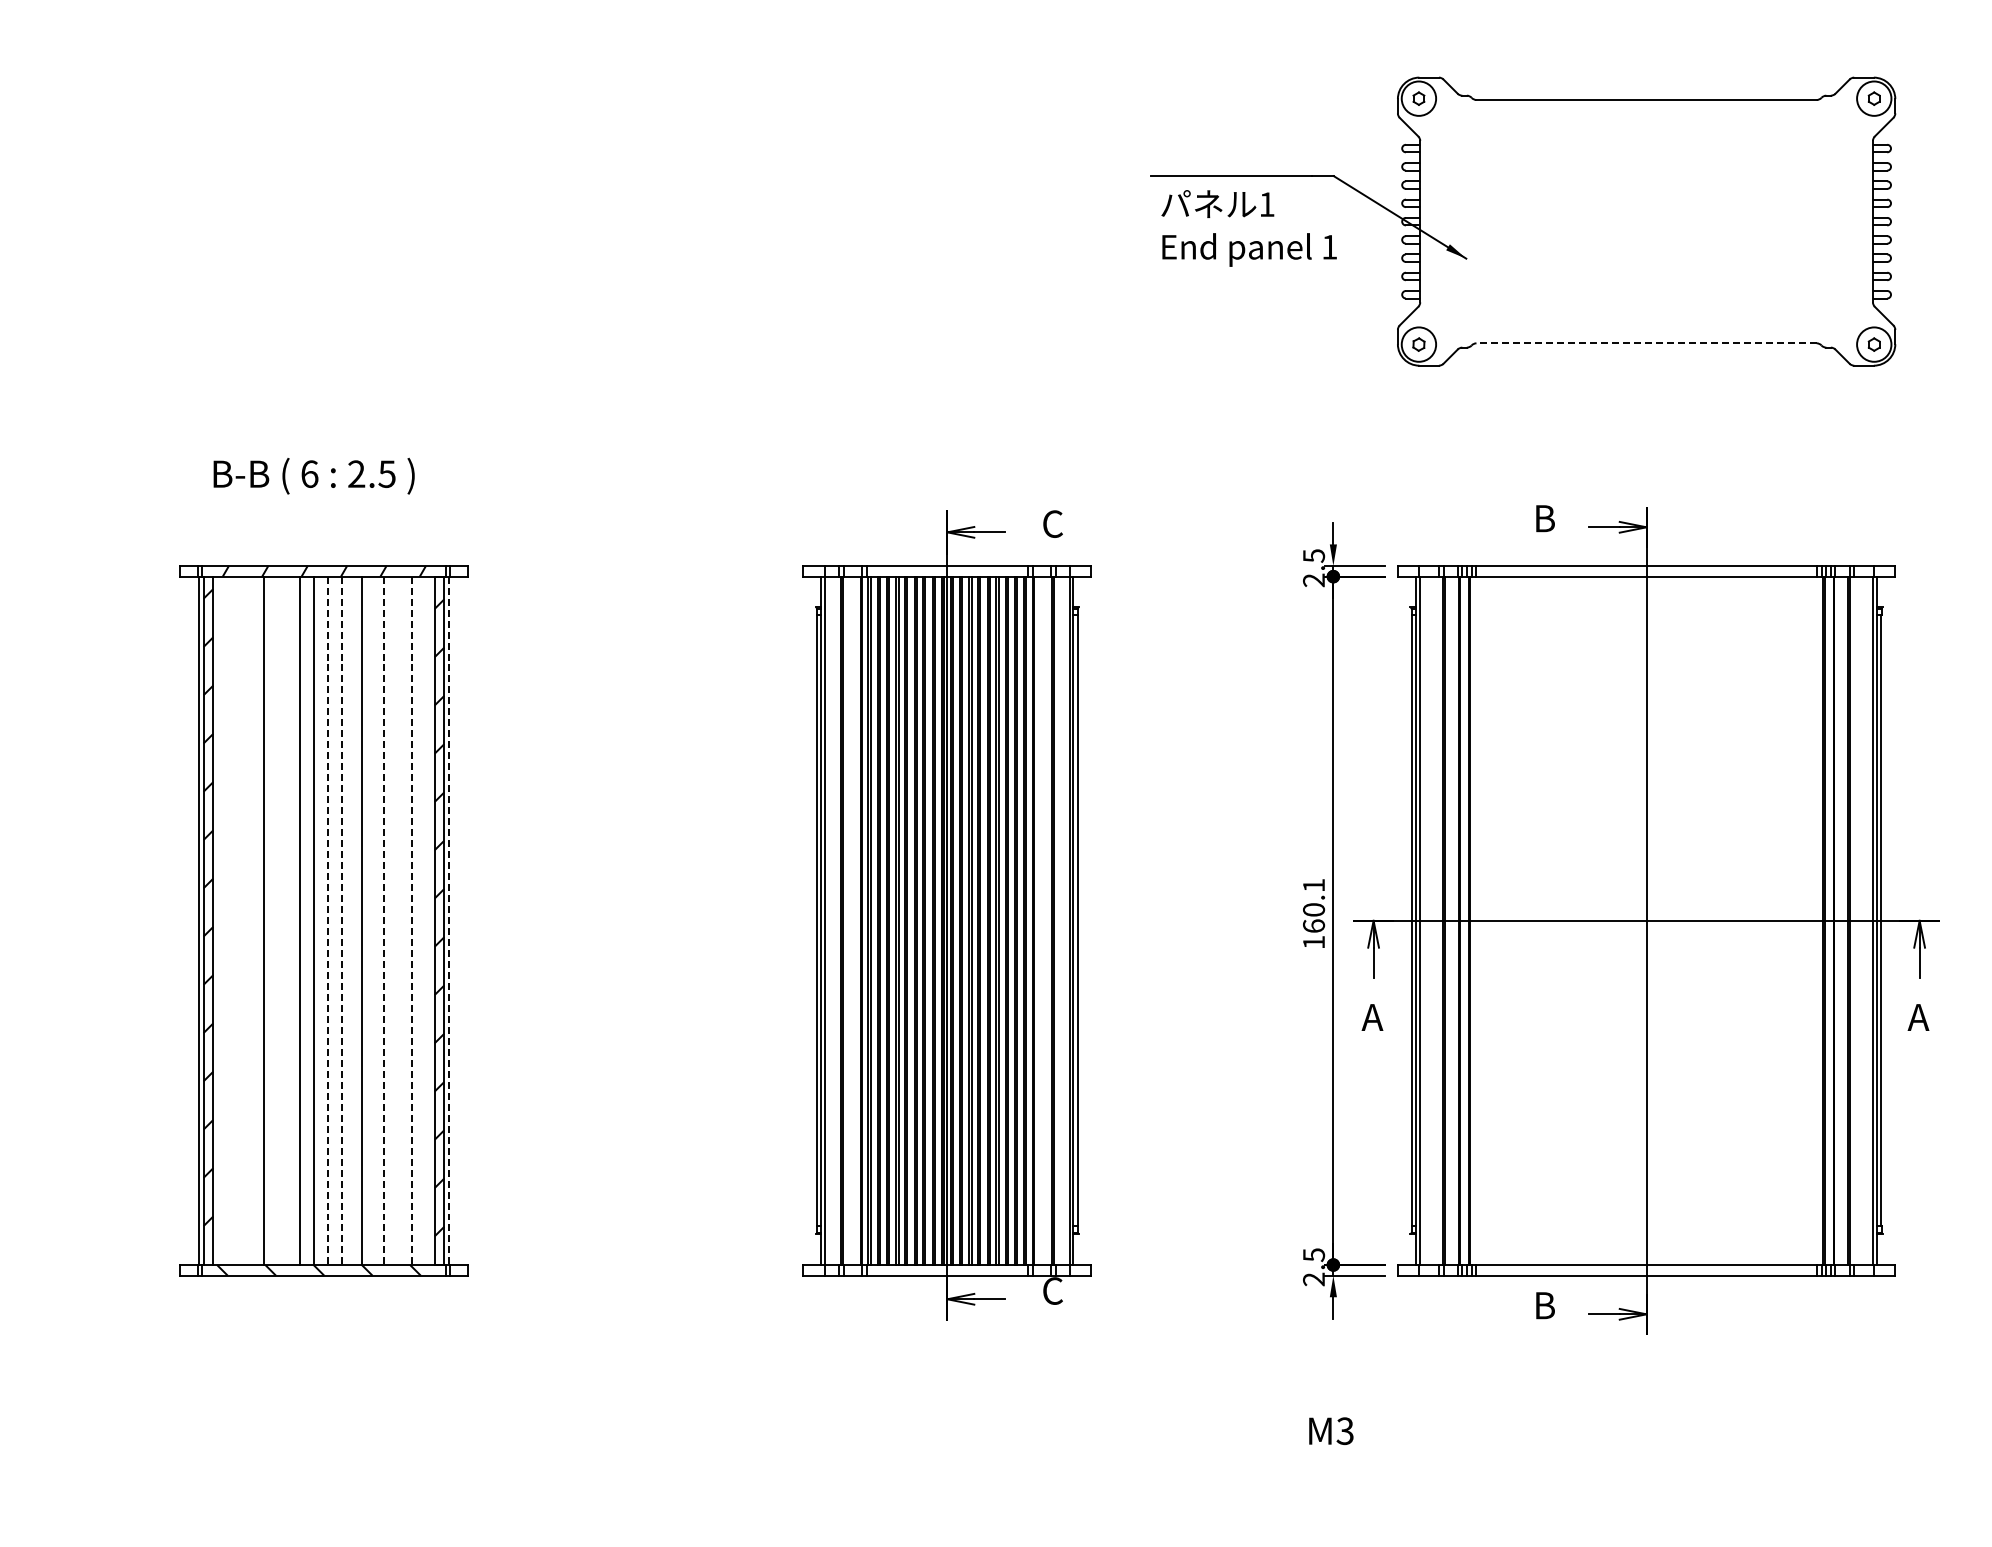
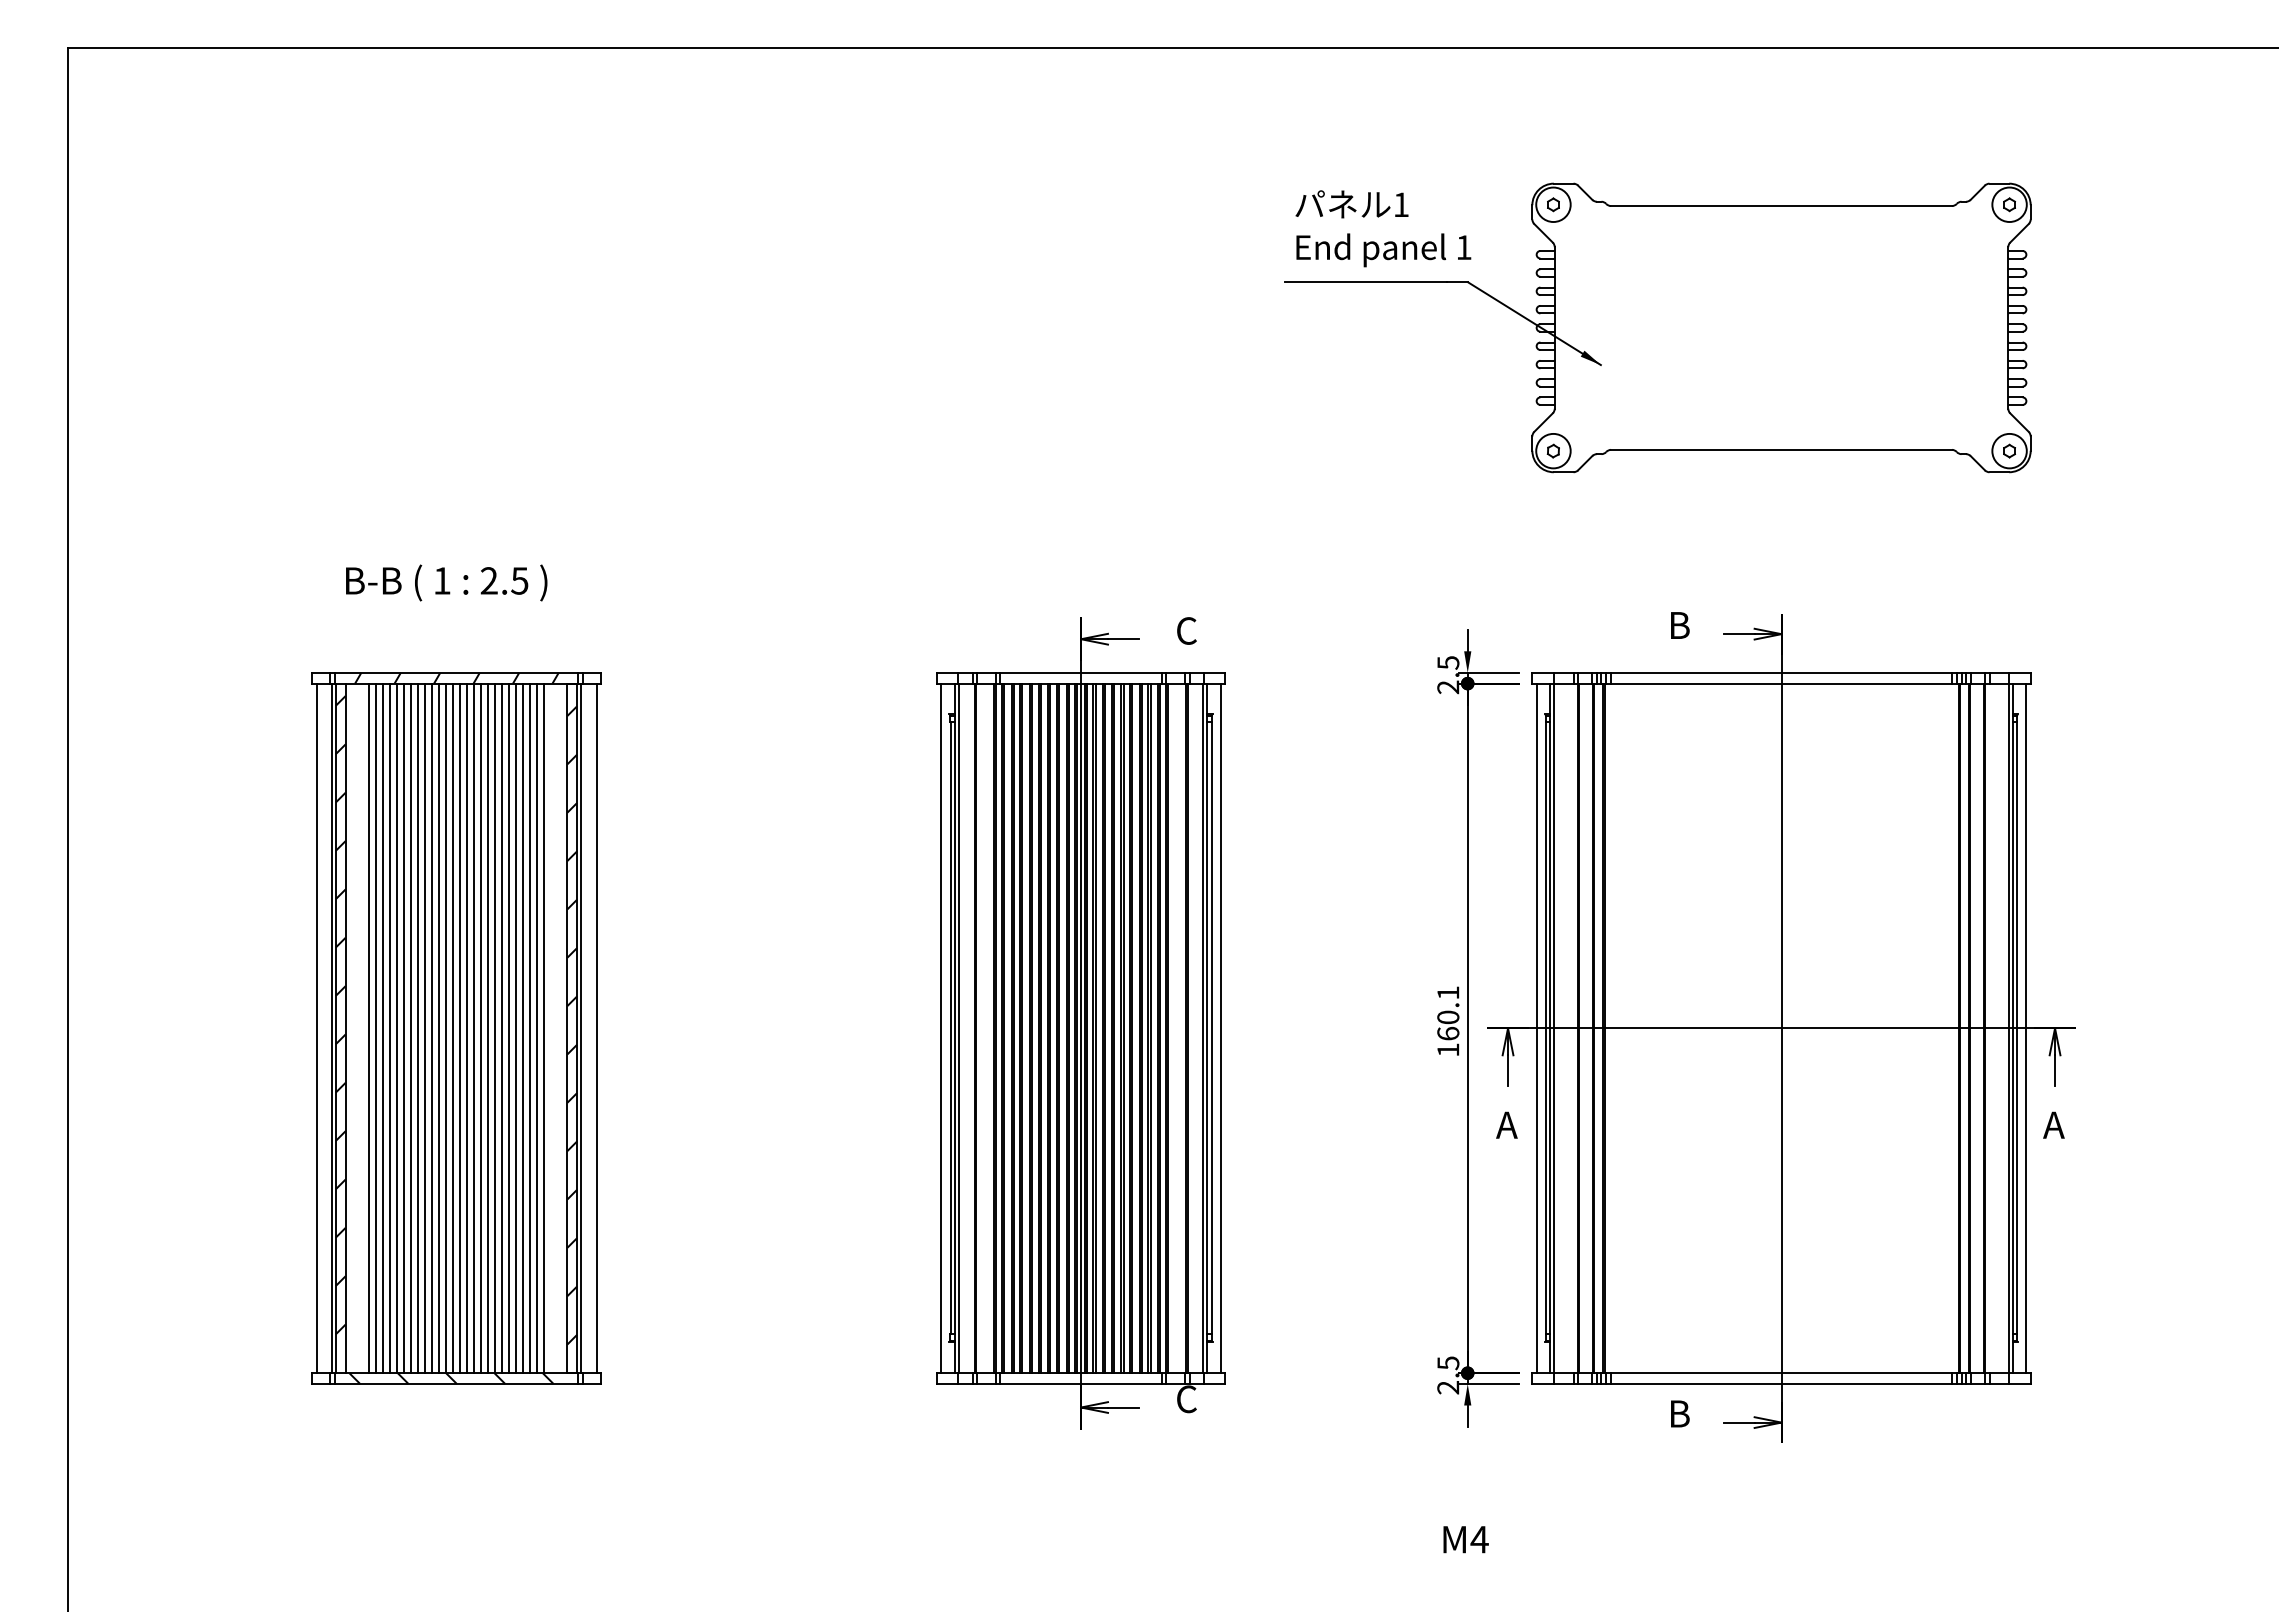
text: (1249, 228) -> (1383, 228), moved
line: (1646, 342) -> (1781, 449), dashed -> solid
text: (309, 473) -> (442, 580), 6 -> 1
line: (184, 920) -> (316, 1028), added
line: (236, 920) -> (368, 1028), added
line: (244, 920) -> (376, 1028), added
line: (250, 920) -> (382, 1028), added
line: (258, 920) -> (390, 1028), added
line: (272, 920) -> (404, 1028), added
line: (278, 920) -> (410, 1028), added
line: (286, 920) -> (418, 1028), added
line: (292, 920) -> (424, 1028), added
line: (305, 920) -> (438, 1028), added
line: (319, 920) -> (452, 1028), added
line: (327, 920) -> (460, 1028), dashed -> solid
line: (333, 920) -> (466, 1028), added
line: (341, 920) -> (474, 1028), dashed -> solid
line: (347, 920) -> (480, 1028), added
line: (355, 920) -> (488, 1028), added
line: (369, 920) -> (502, 1028), added
line: (375, 920) -> (508, 1028), added
line: (383, 920) -> (516, 1028), dashed -> solid
line: (389, 920) -> (522, 1028), added
line: (397, 920) -> (530, 1028), added
line: (403, 920) -> (536, 1028), added
line: (411, 920) -> (544, 1028), dashed -> solid
line: (448, 920) -> (581, 1028), dashed -> solid
line: (463, 920) -> (596, 1028), added
line: (808, 920) -> (941, 1028), added
line: (1087, 920) -> (1221, 1028), added
line: (1402, 920) -> (1536, 1028), added
line: (1891, 920) -> (2026, 1028), added
text: (1345, 1431) -> (1479, 1539), M3 -> M4

